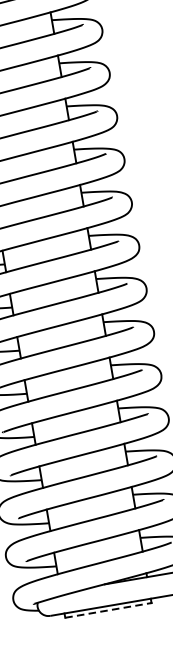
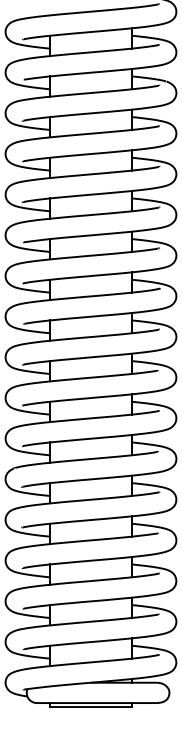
line: (107, 610) -> (90, 707), dashed -> solid

